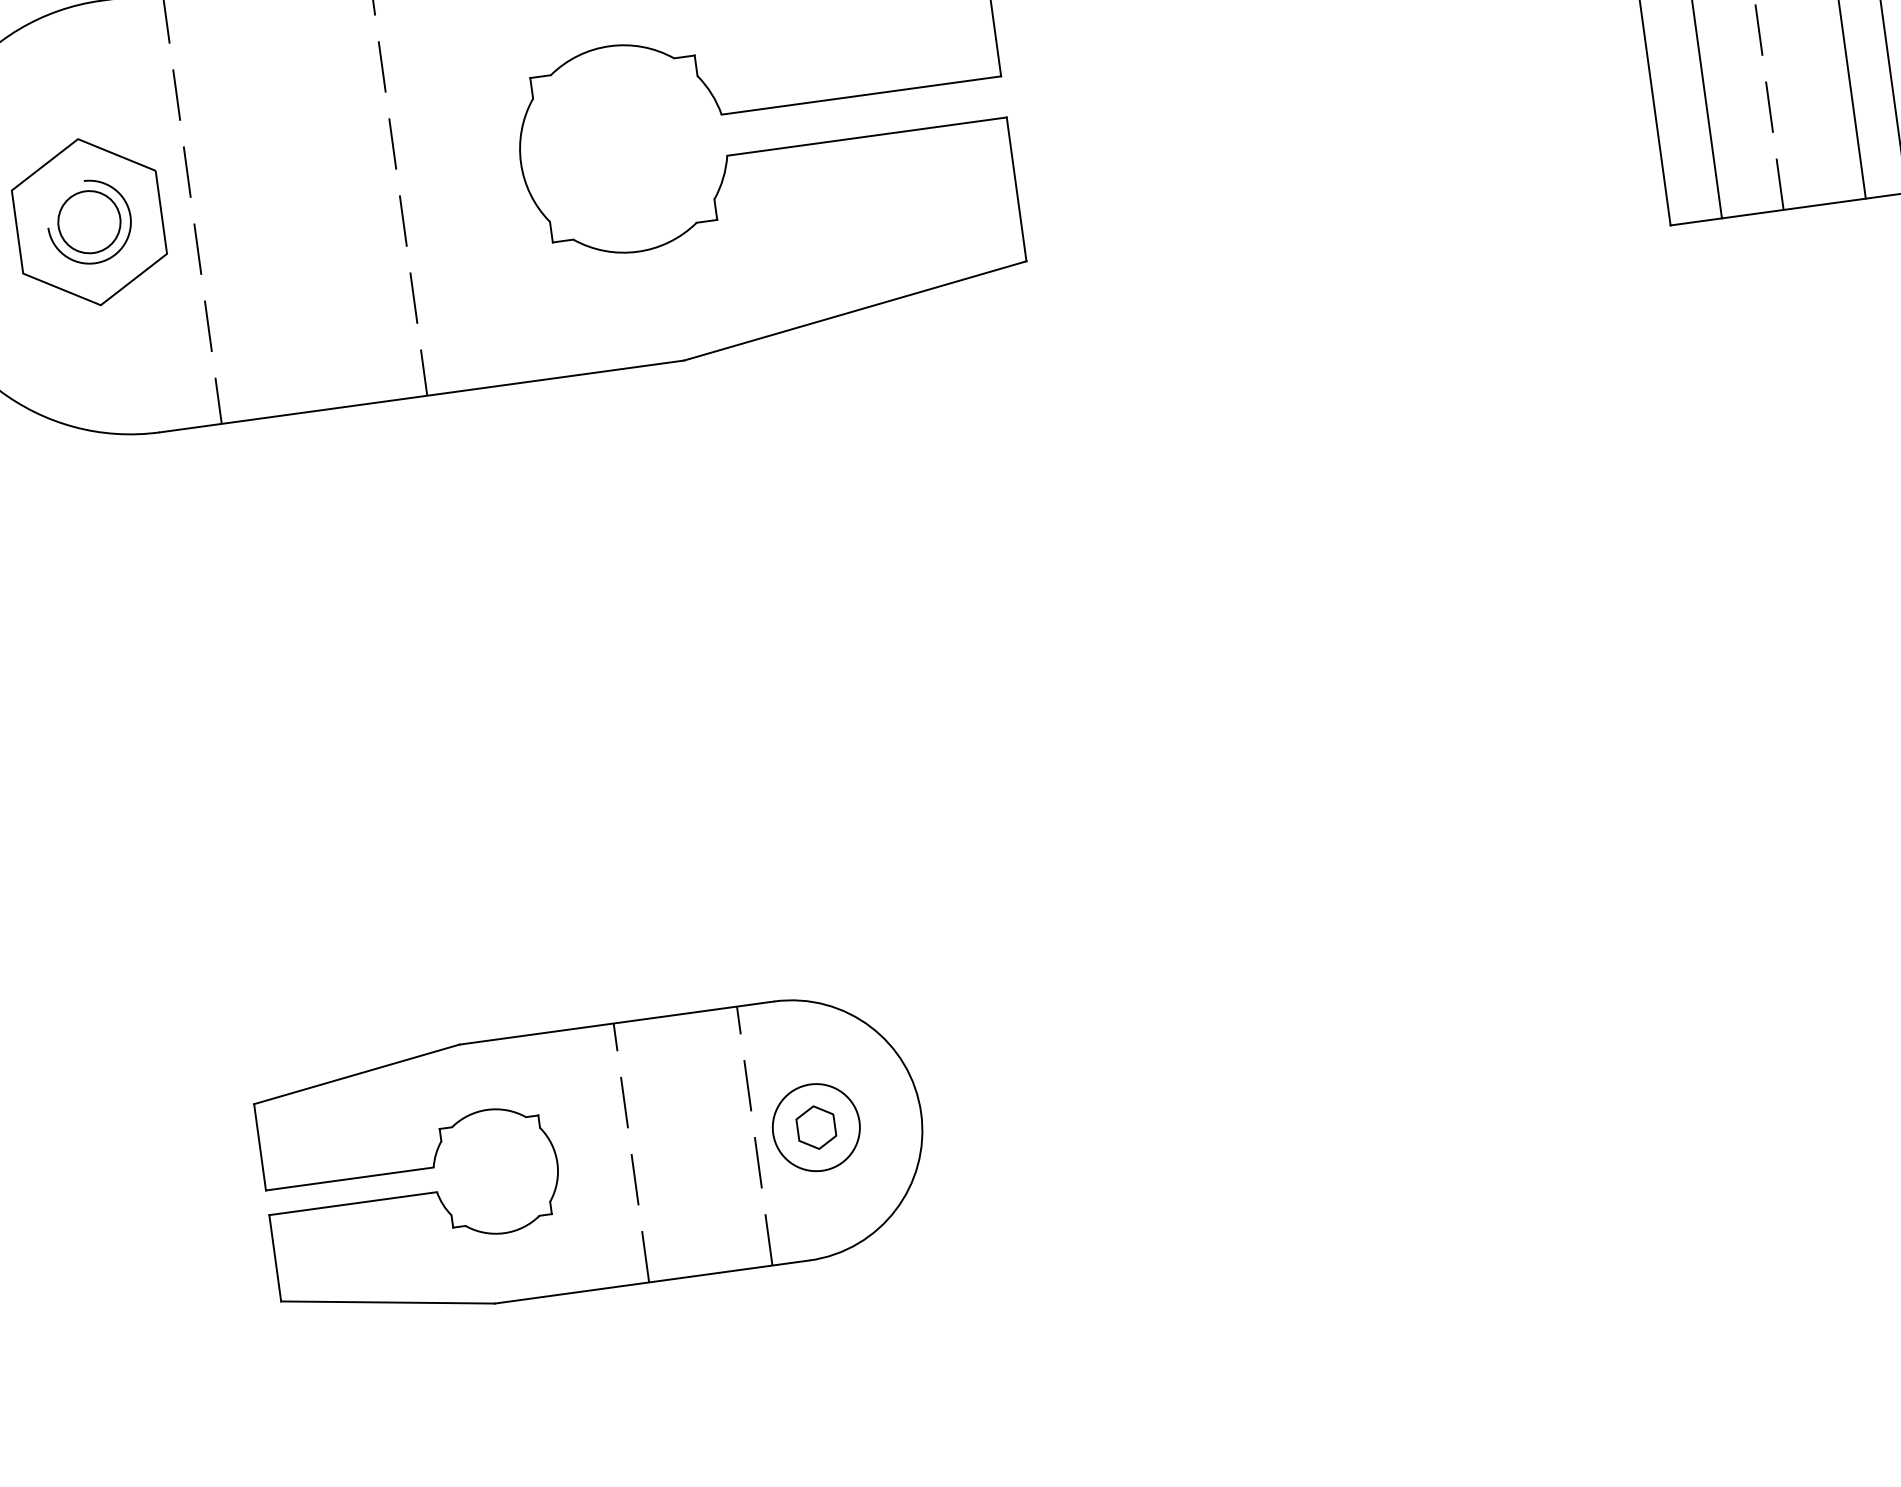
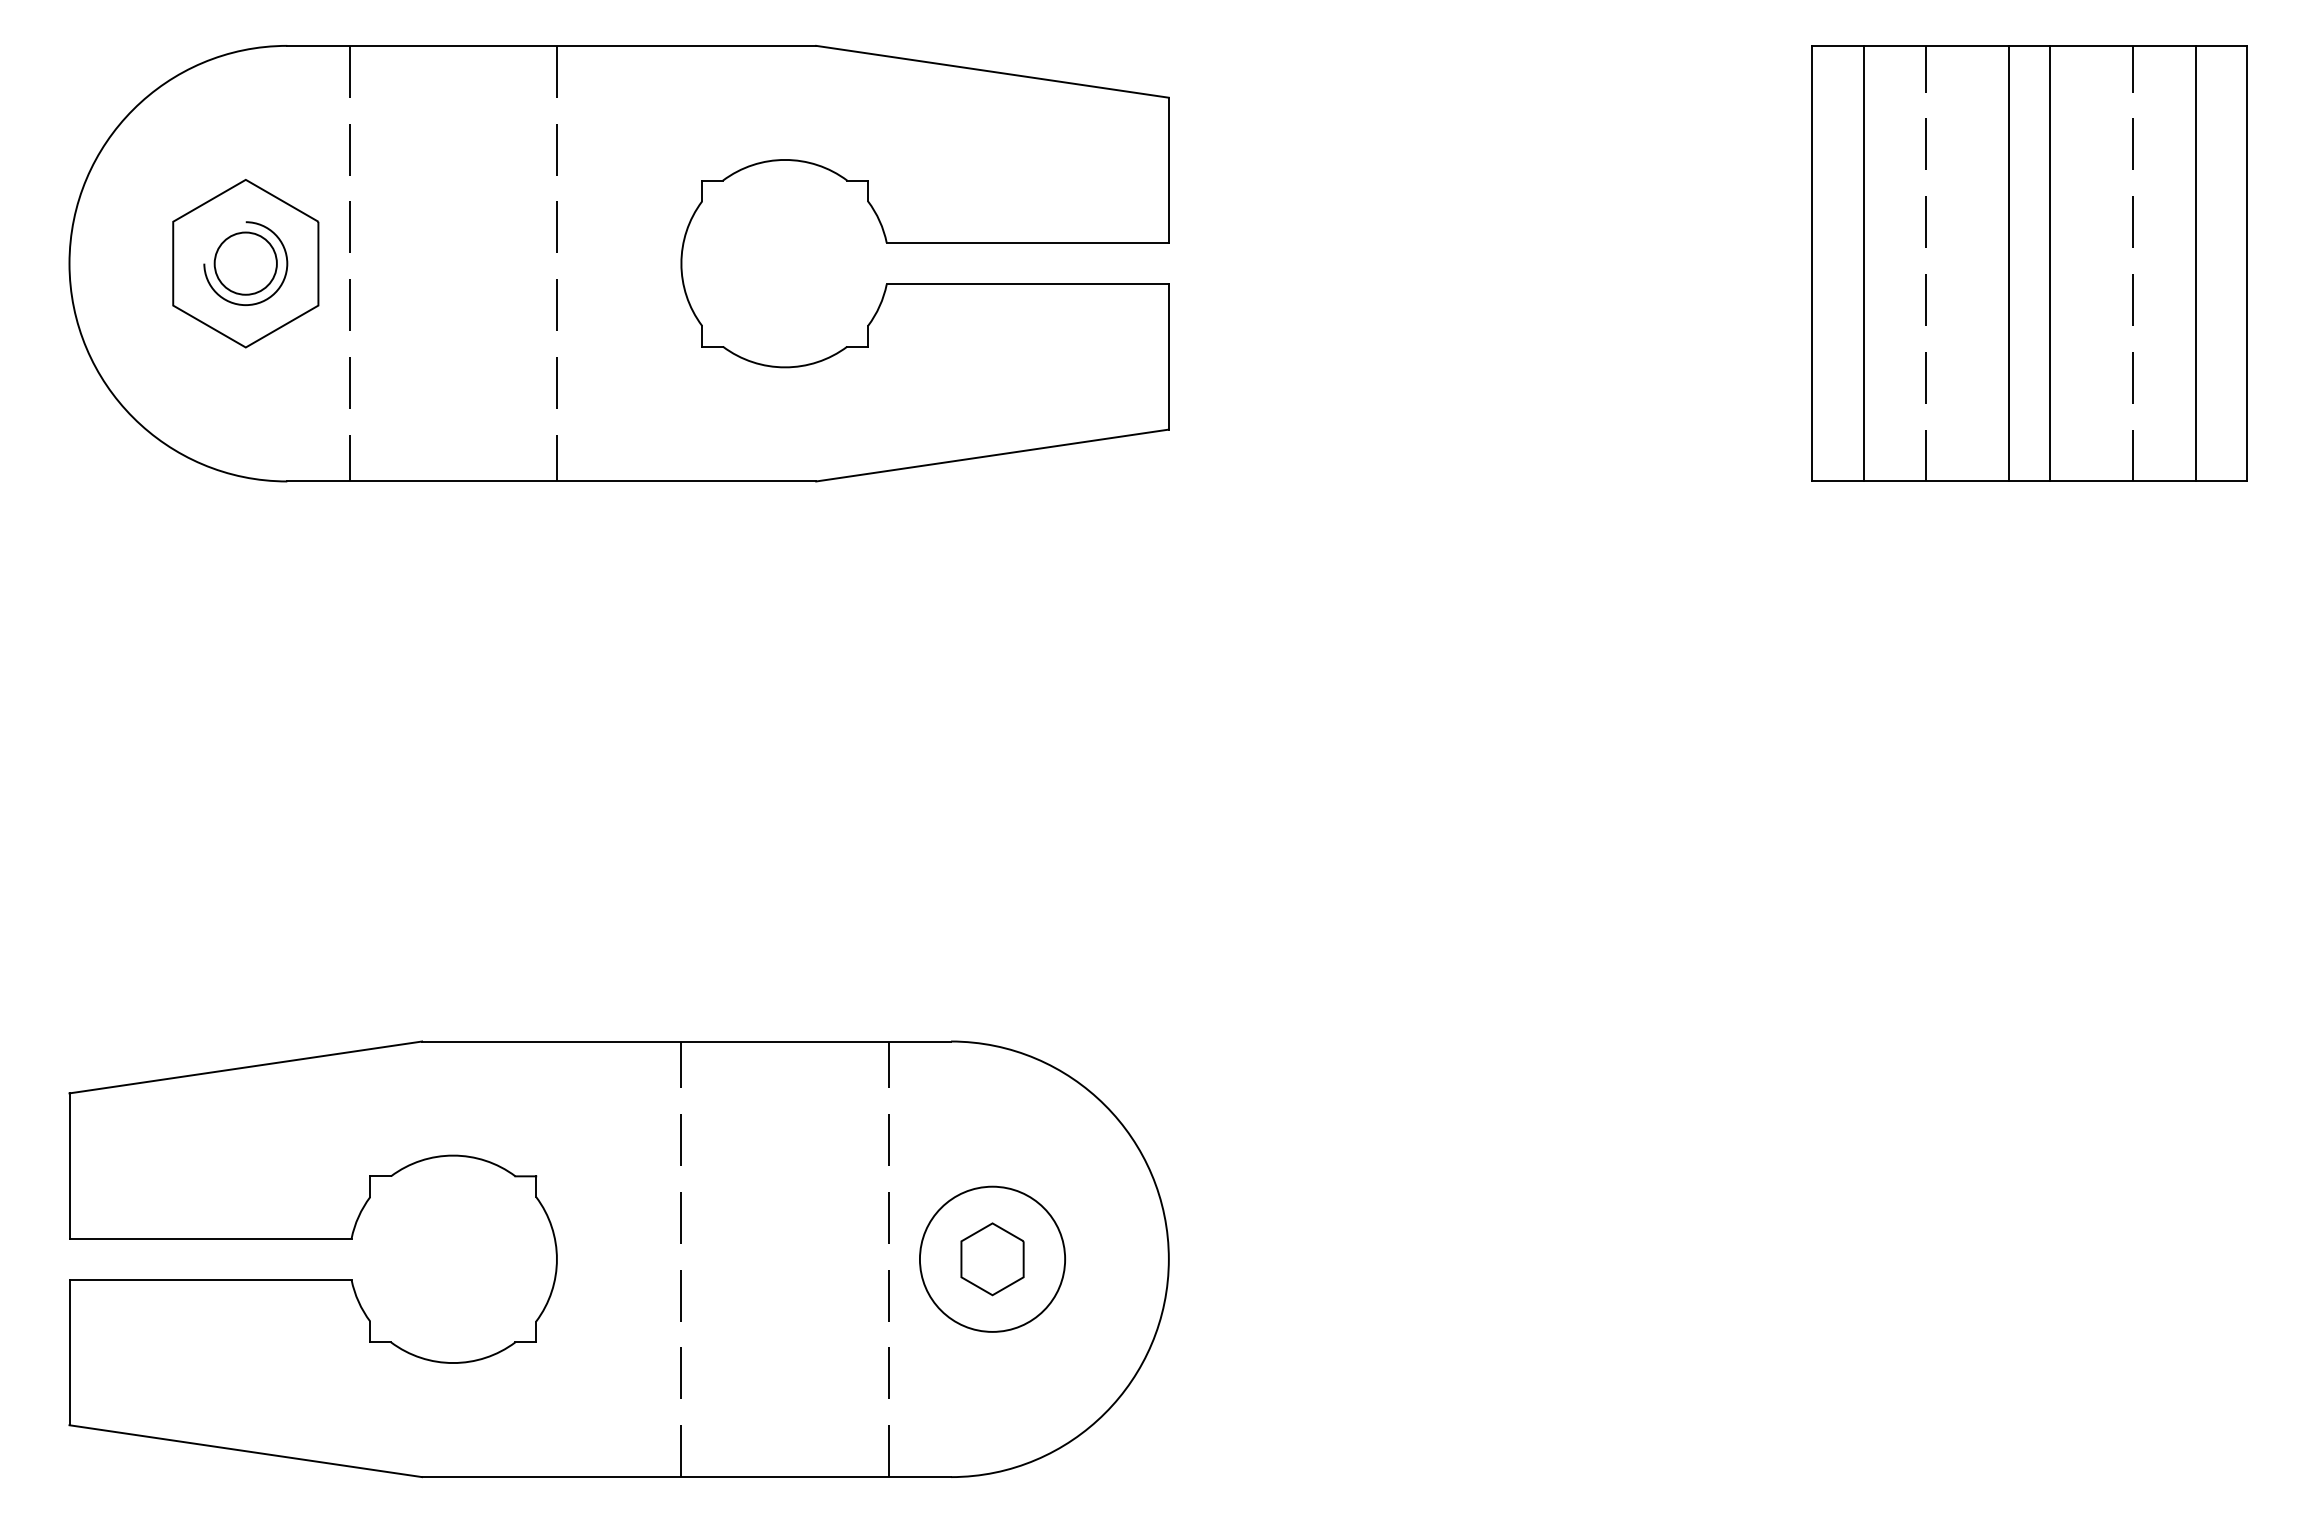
part: (593, 1158) -> (618, 1259), size x1.67

